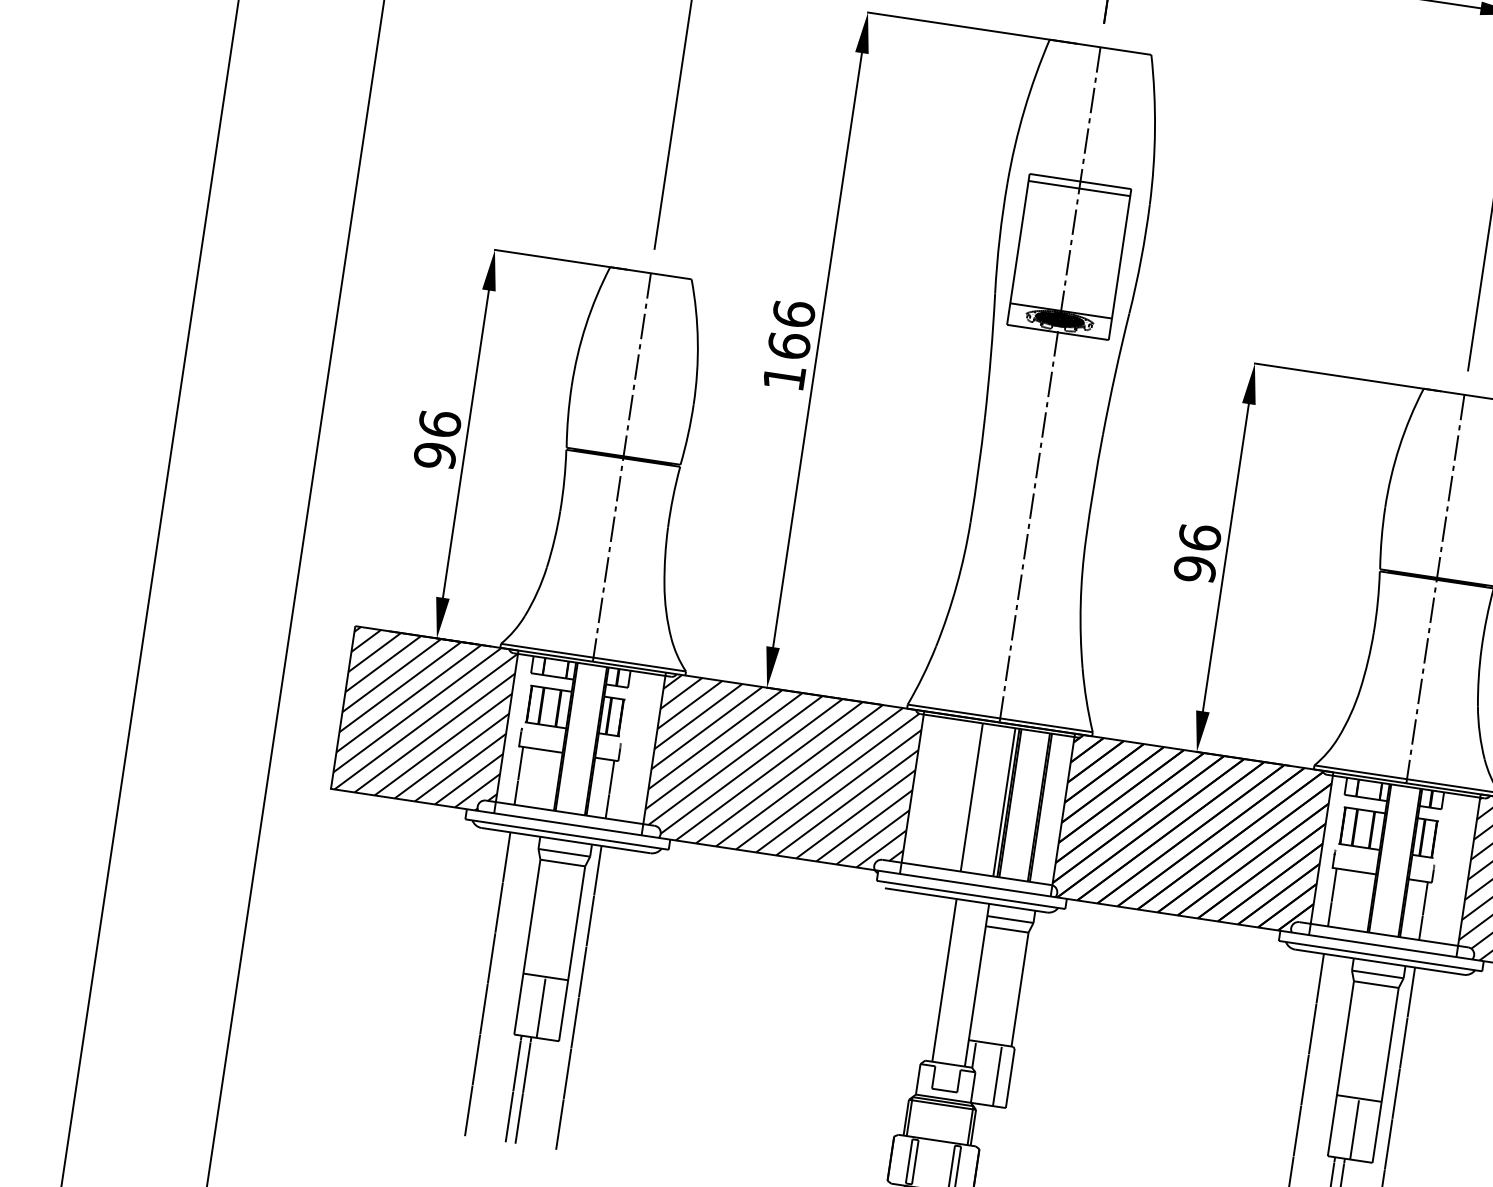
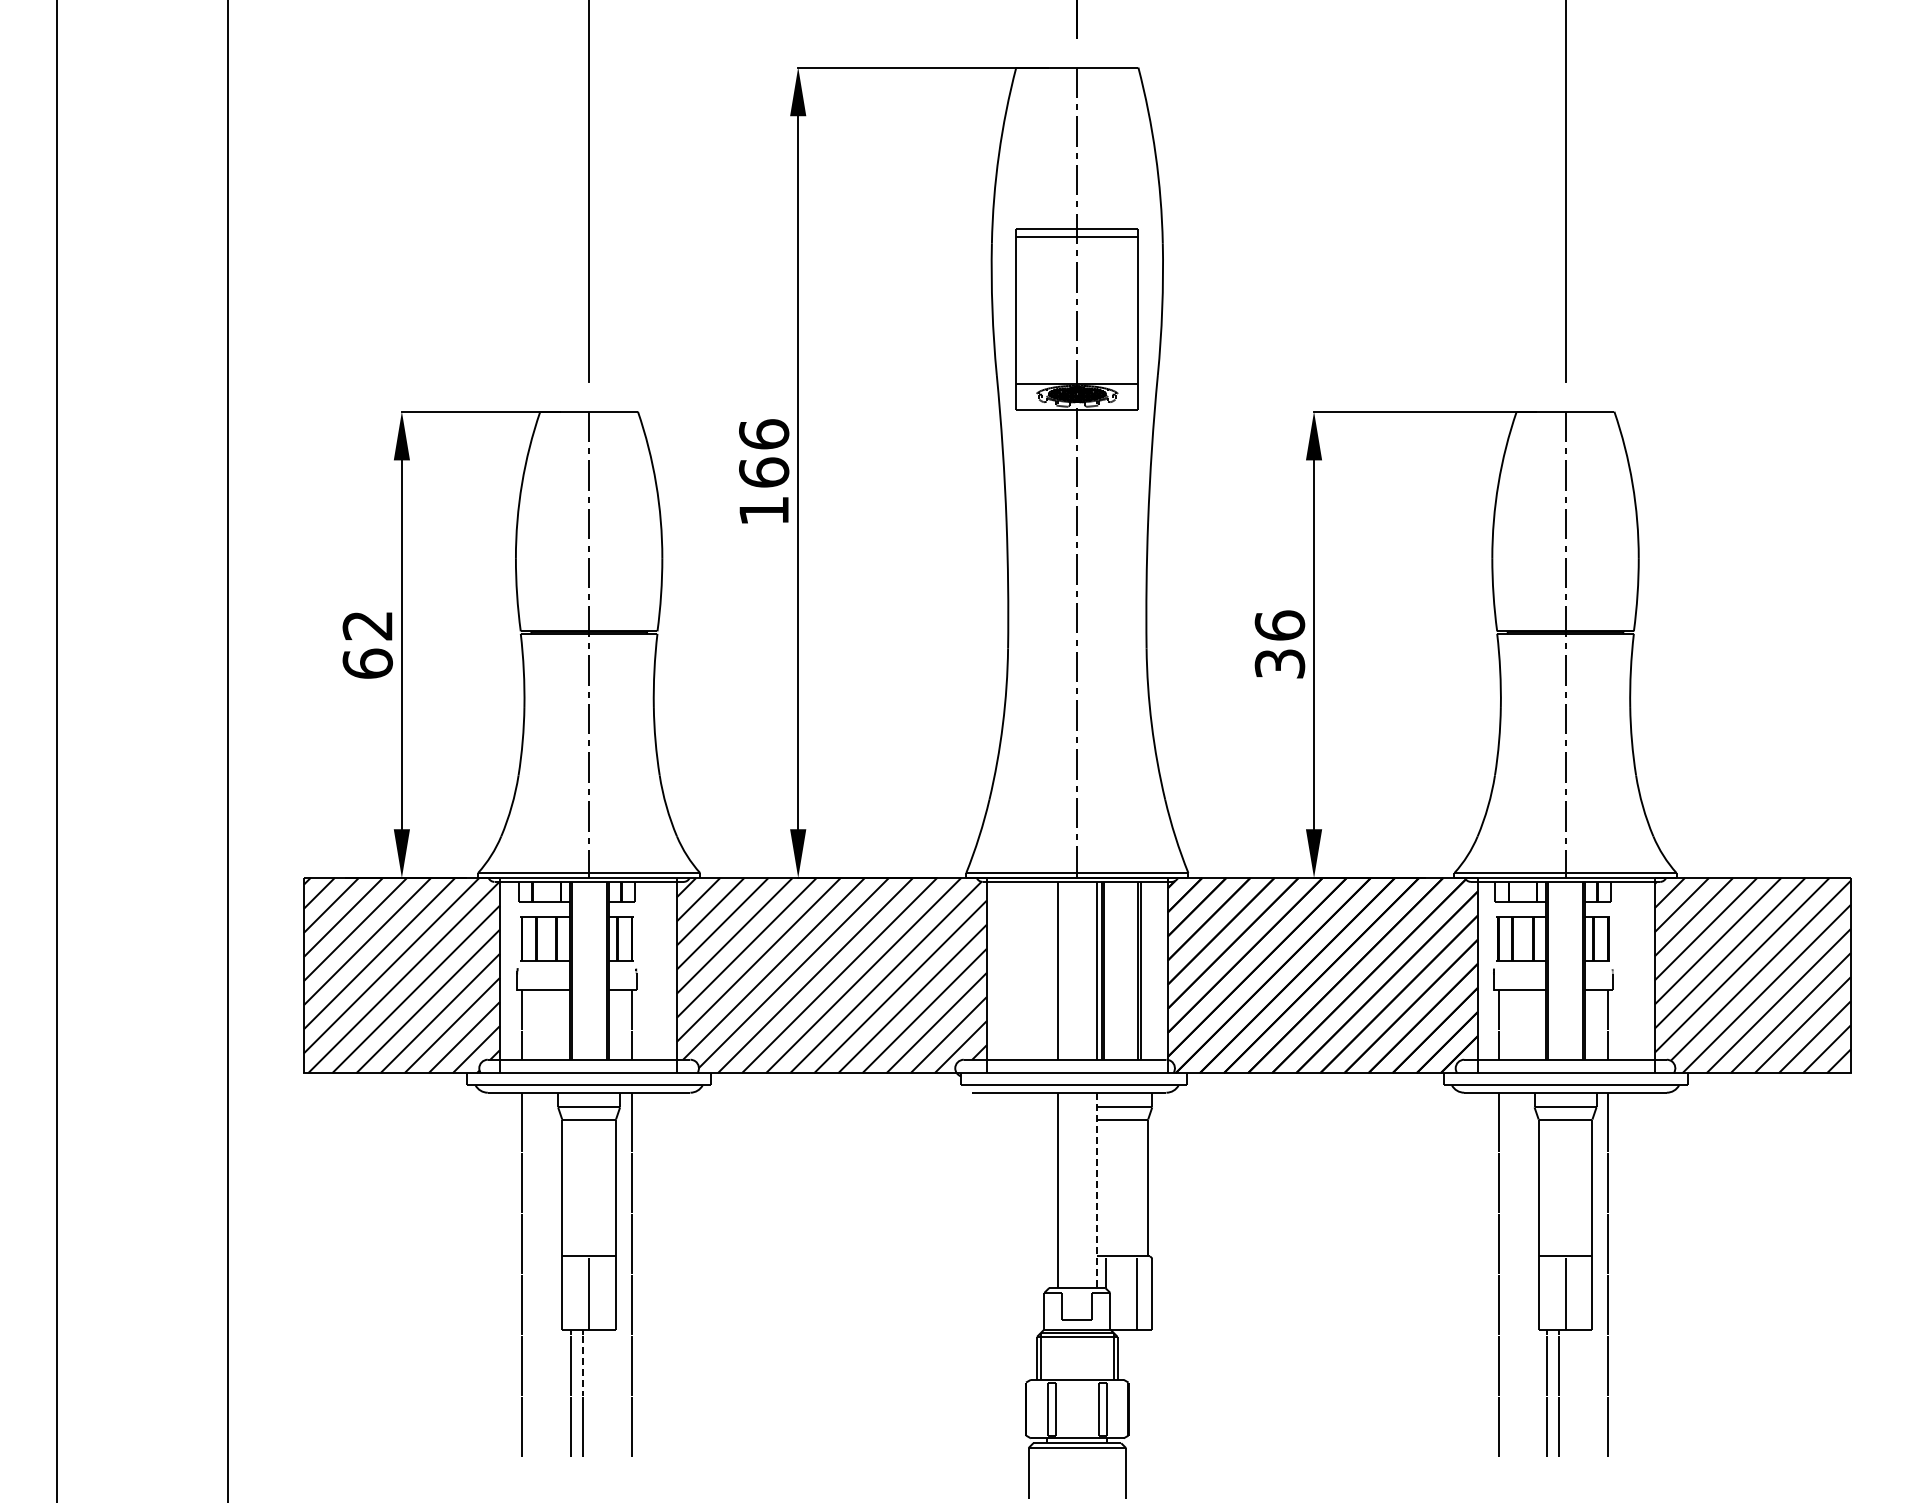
text: (437, 439) -> (367, 644), 96 -> 62
text: (1194, 569) -> (1279, 664), 96 -> 36
line: (976, 985) -> (1096, 1190), solid -> dashed
line: (526, 1067) -> (582, 1366), solid -> dashed

